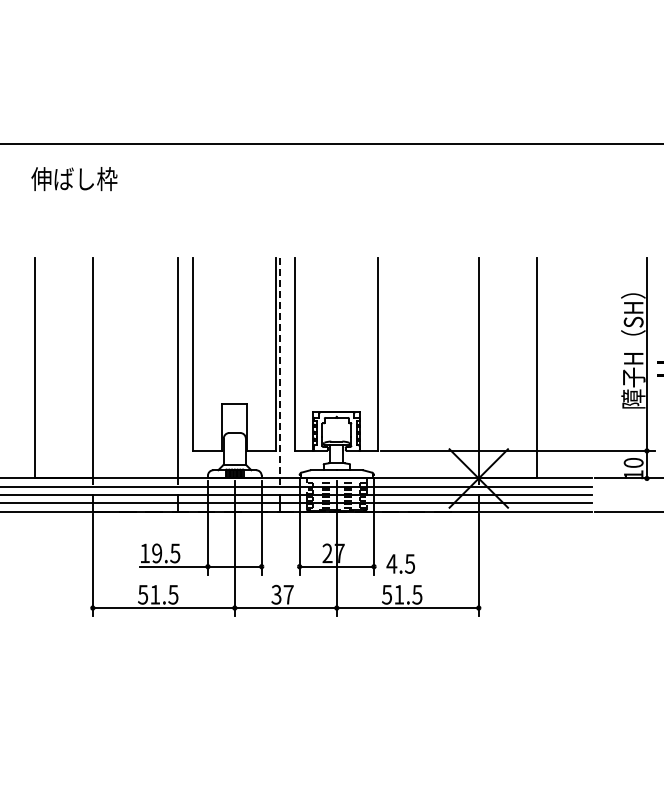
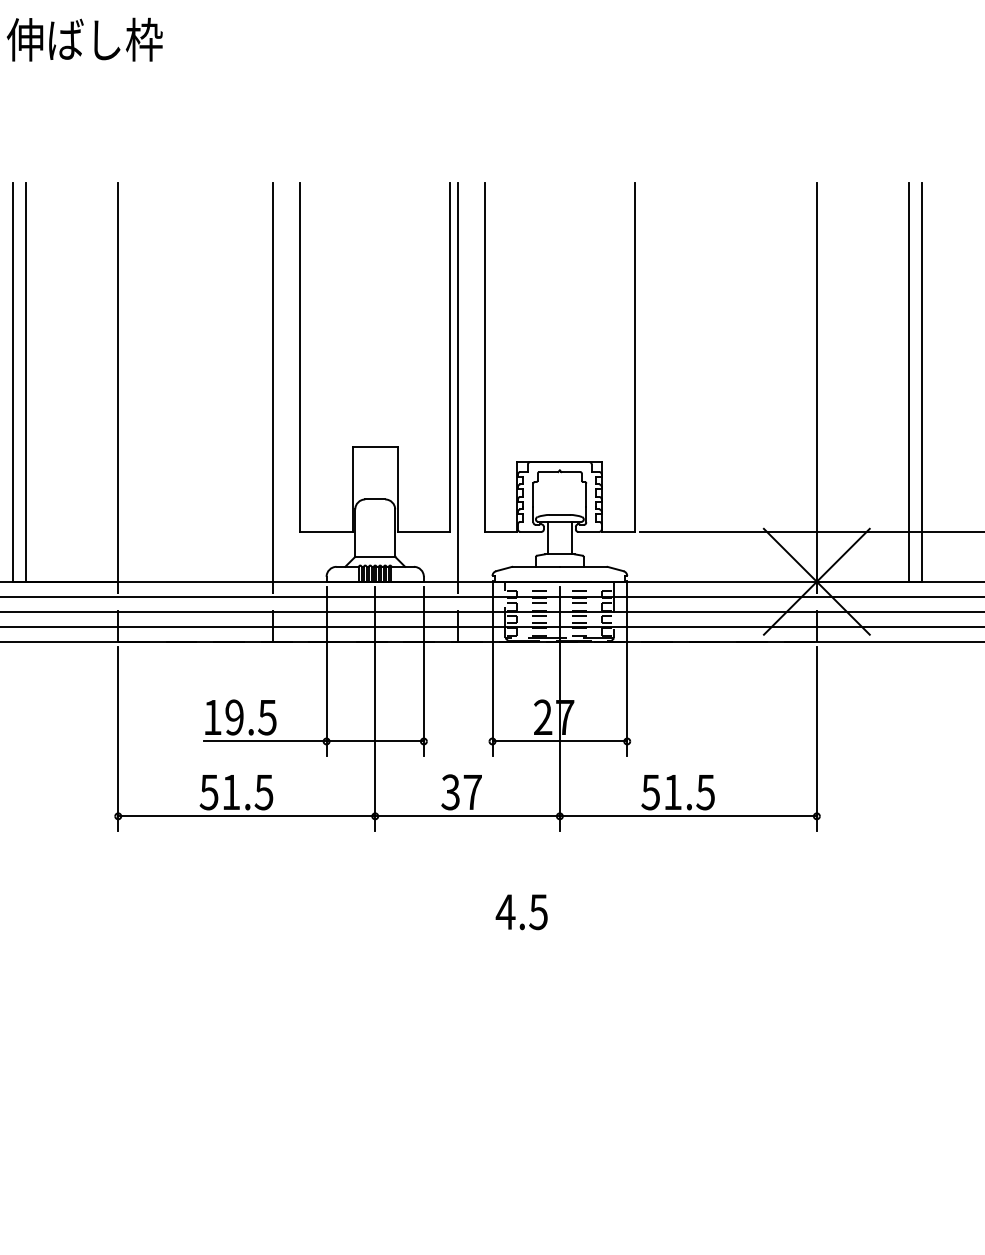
line: (41, 367) -> (25, 380), added
line: (529, 367) -> (908, 380), added
line: (280, 368) -> (457, 382), dashed -> solid
text: (400, 563) -> (521, 911), moved

